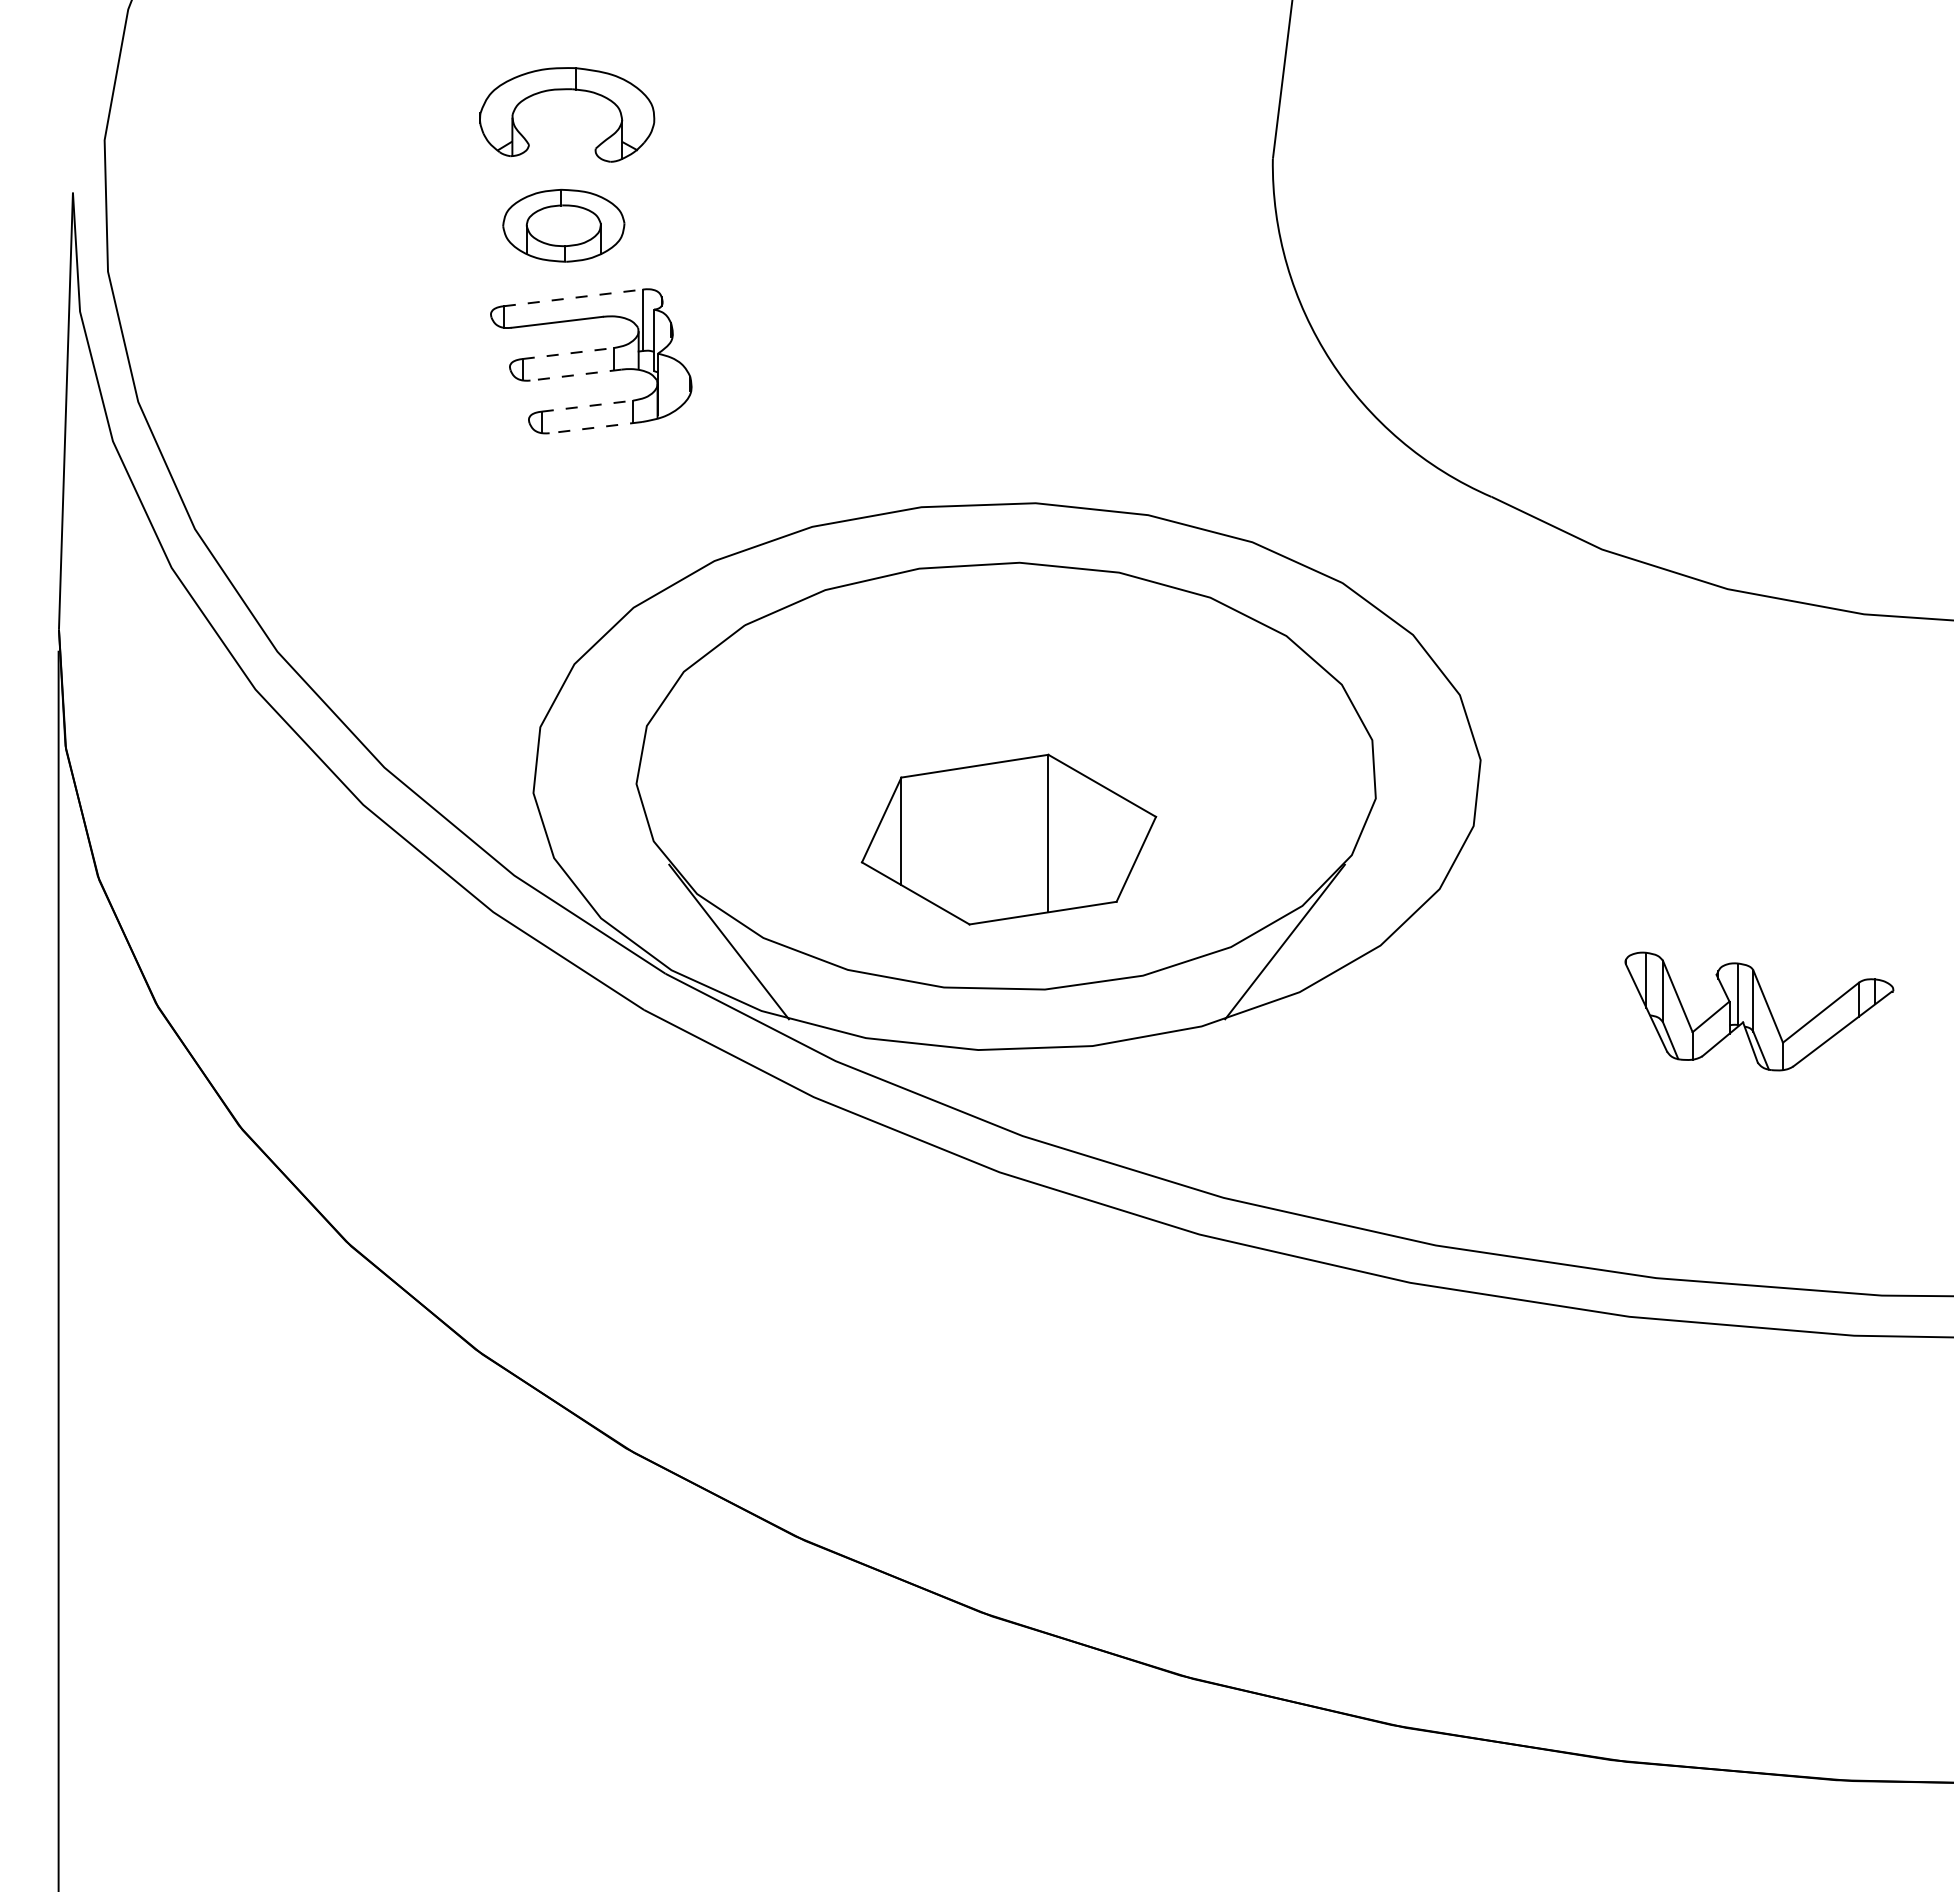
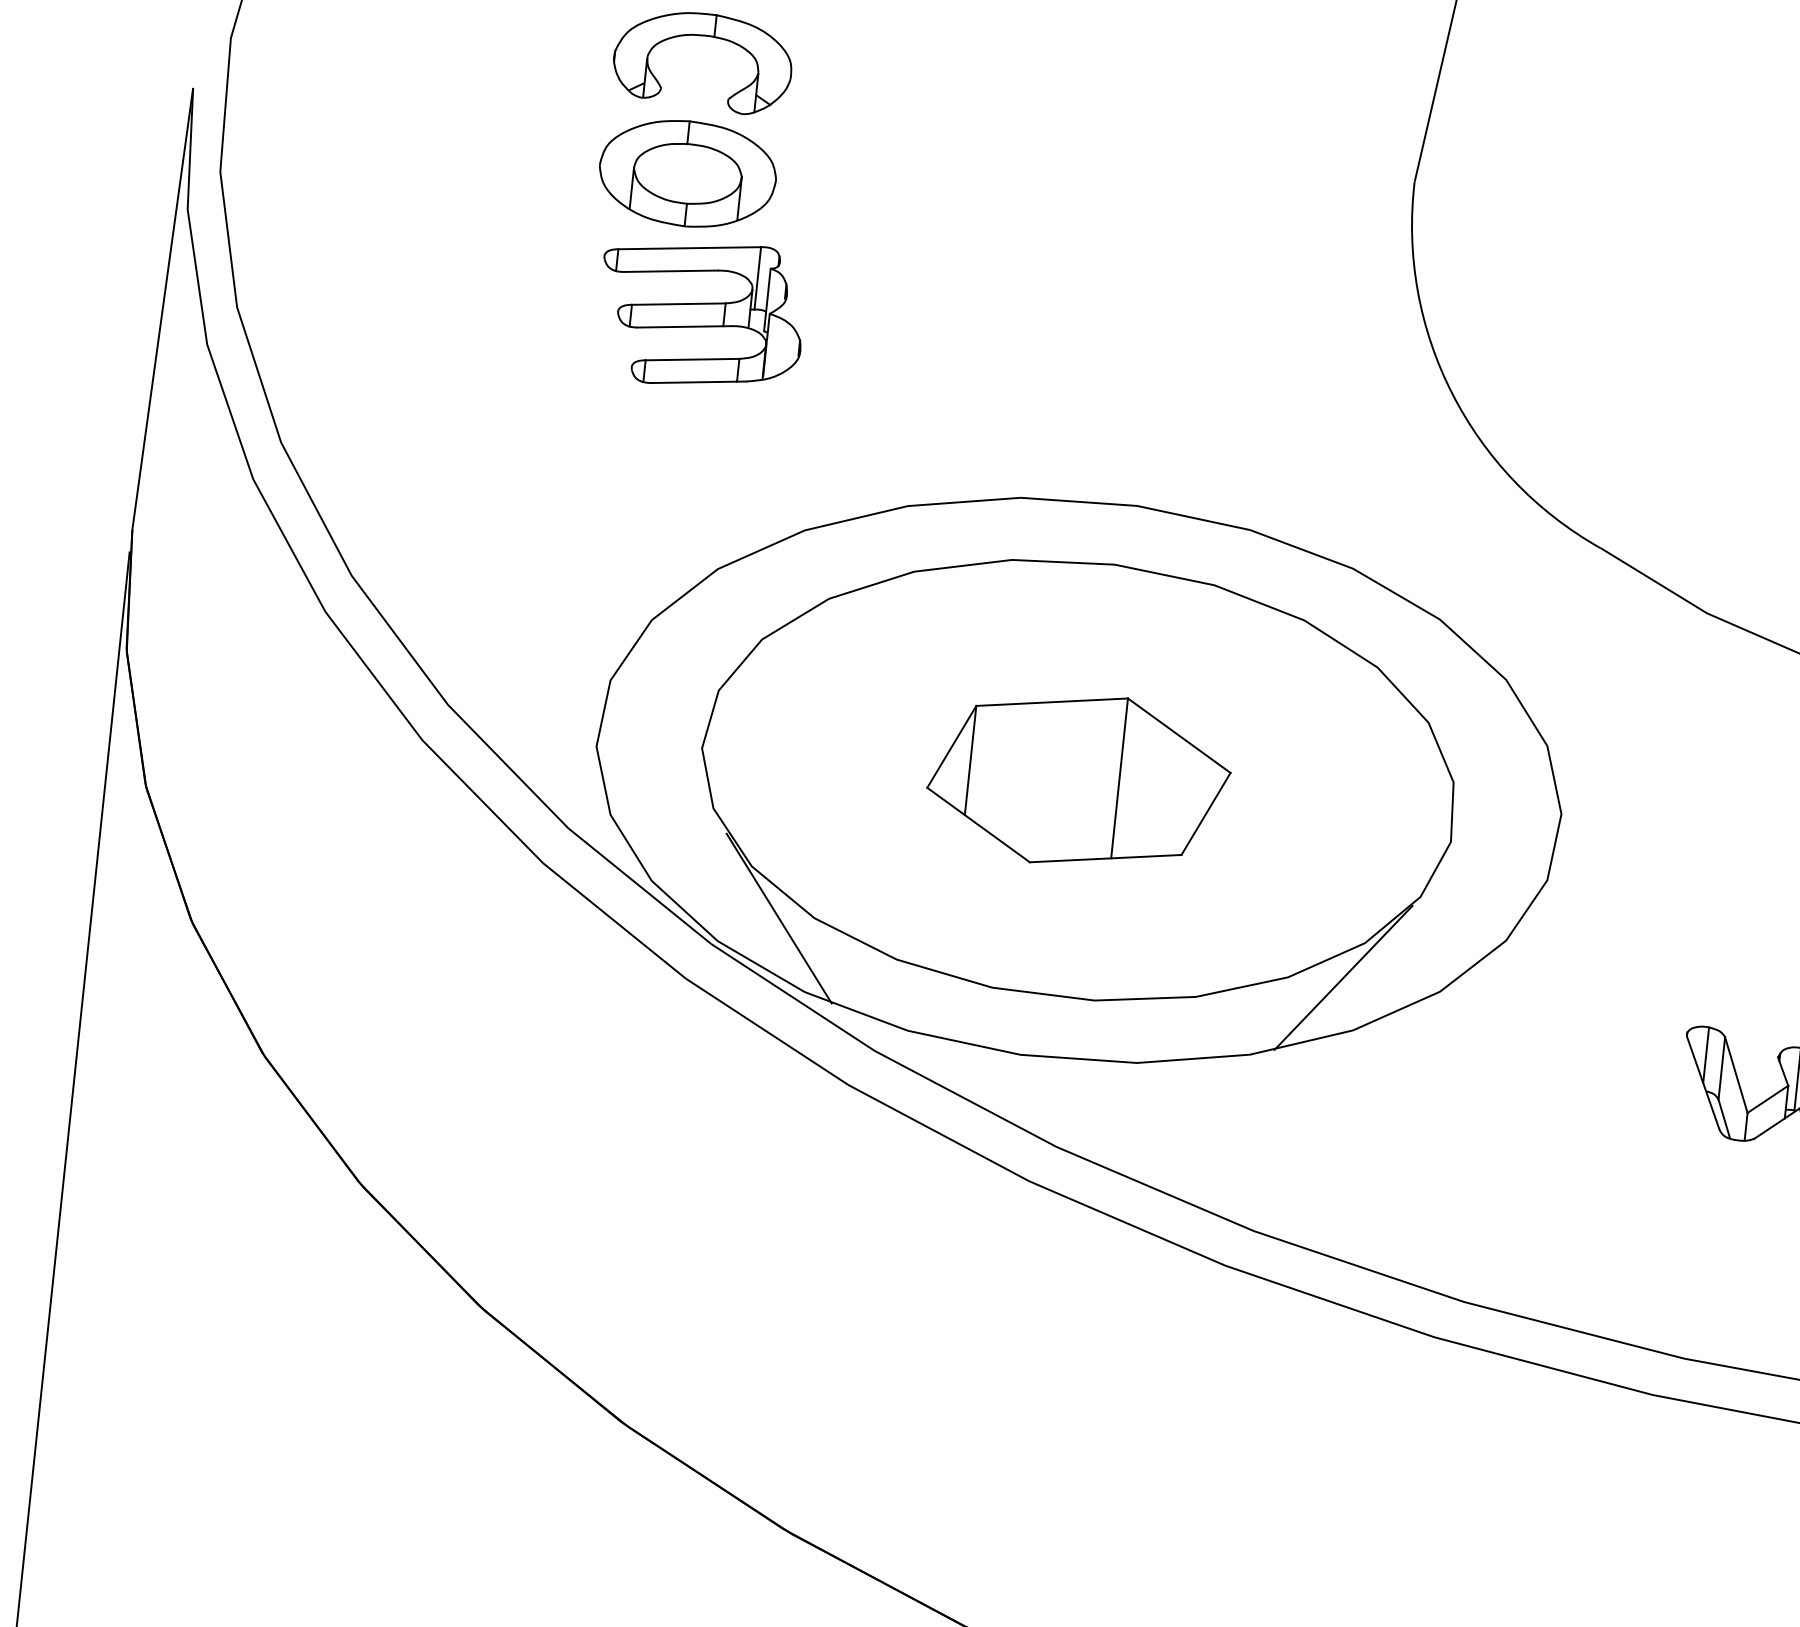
part: (563, 225) -> (687, 173), size x1.43
line: (573, 297) -> (690, 247), dashed -> solid
line: (568, 353) -> (678, 304), dashed -> solid
line: (576, 375) -> (684, 327), dashed -> solid
line: (587, 406) -> (692, 359), dashed -> solid
line: (595, 427) -> (698, 382), dashed -> solid
part: (1008, 839) -> (1078, 780), moved

